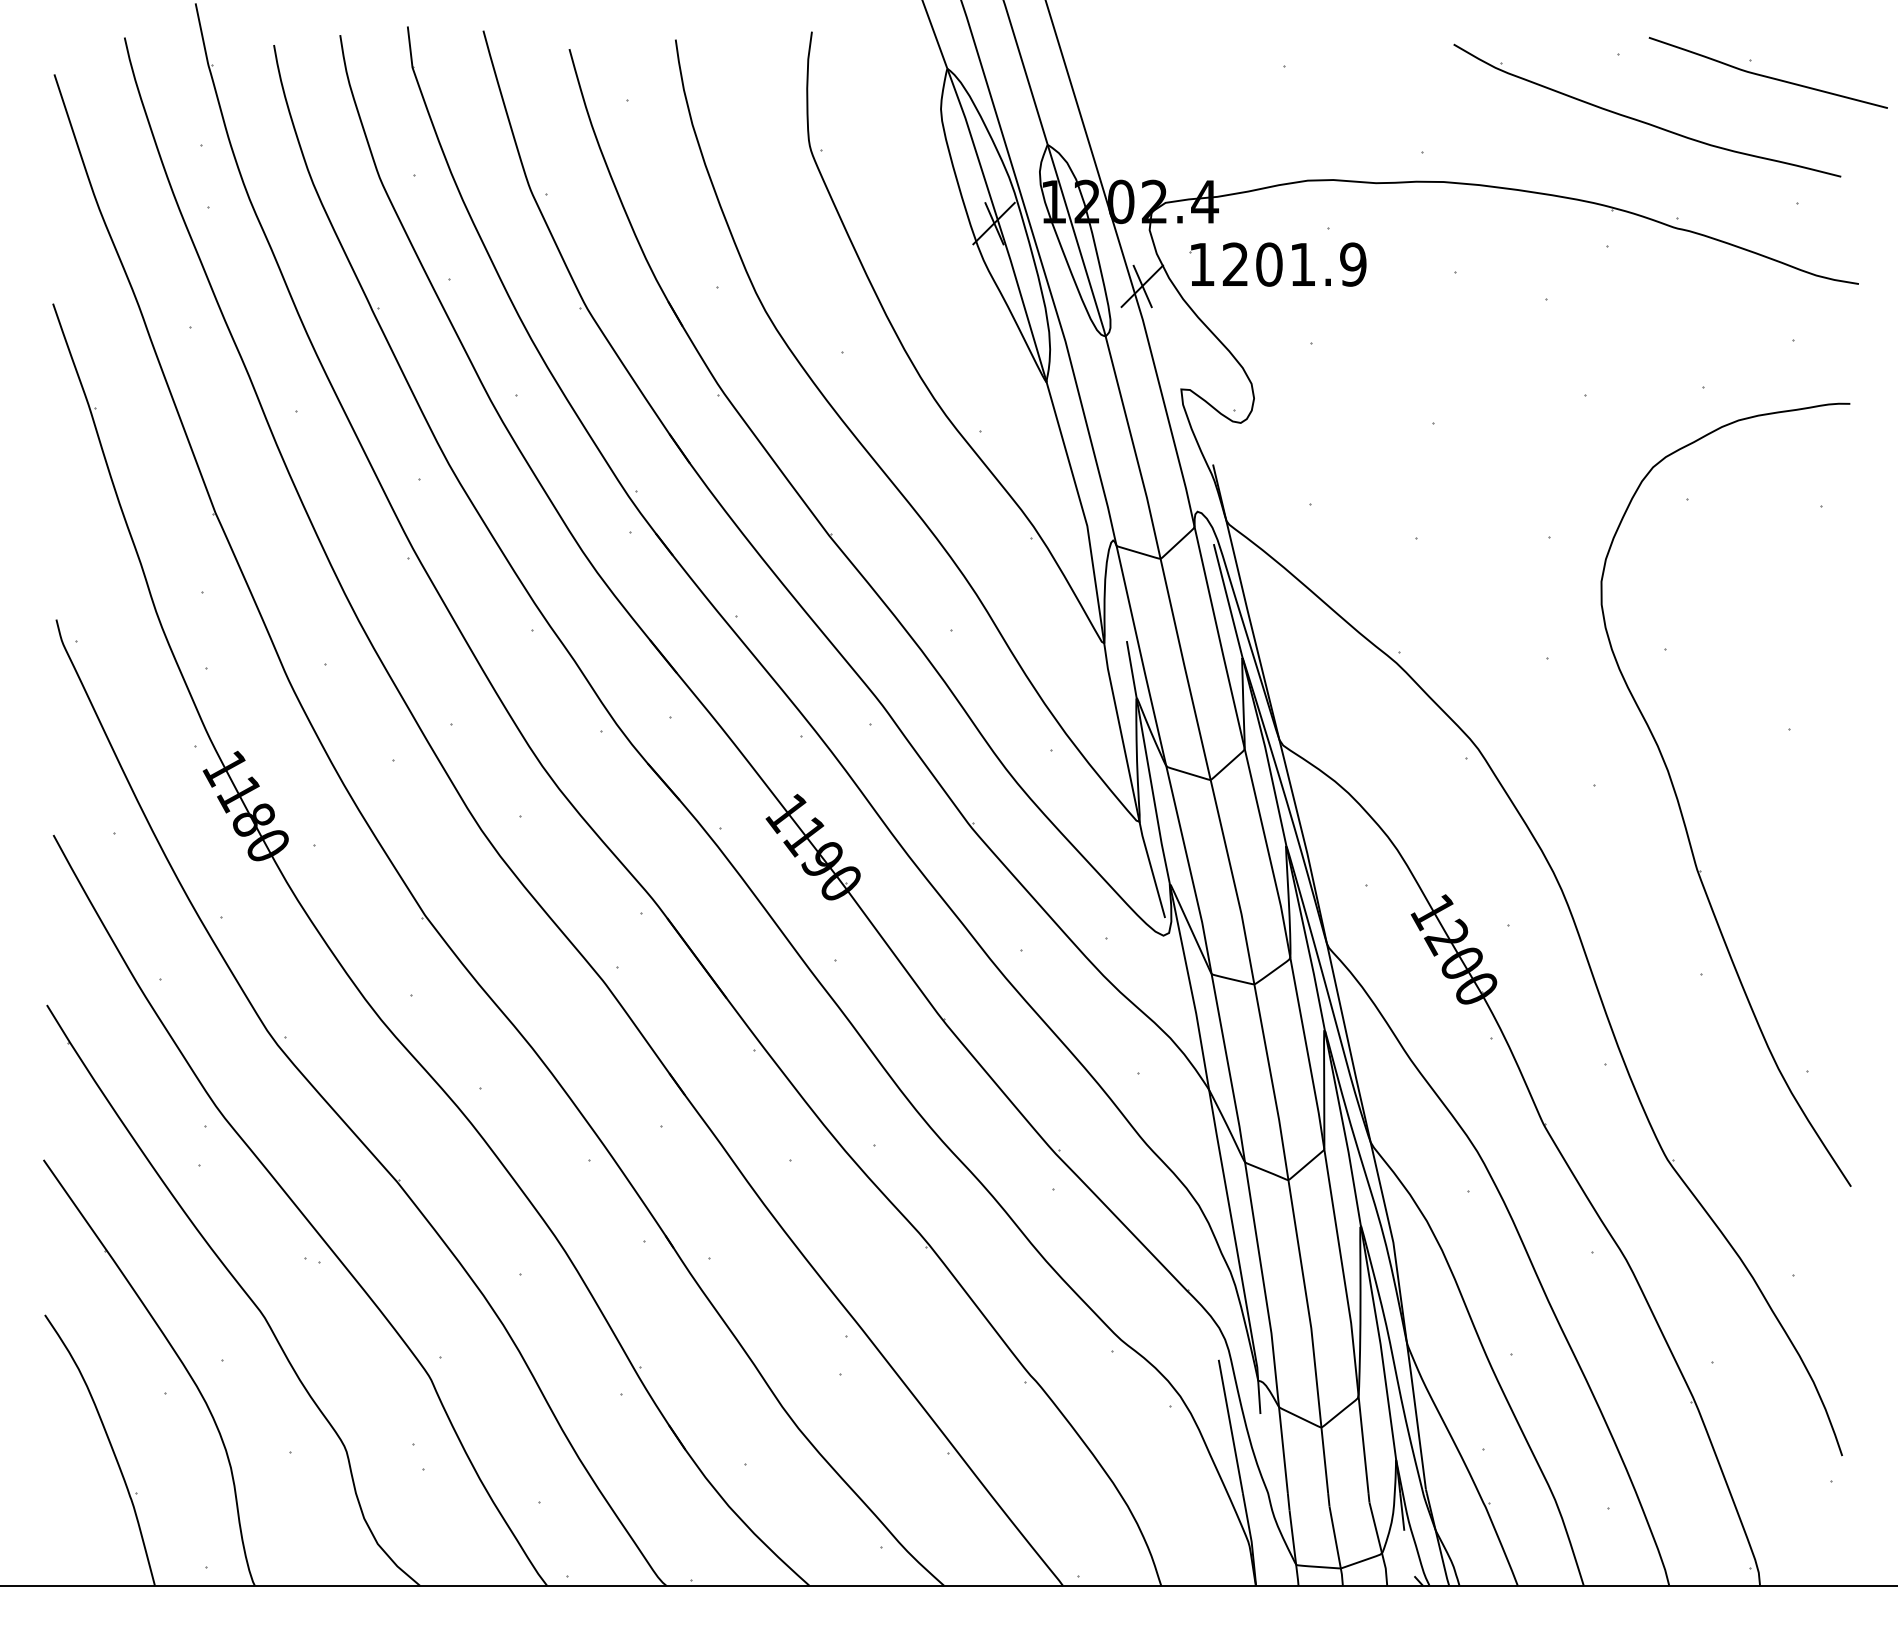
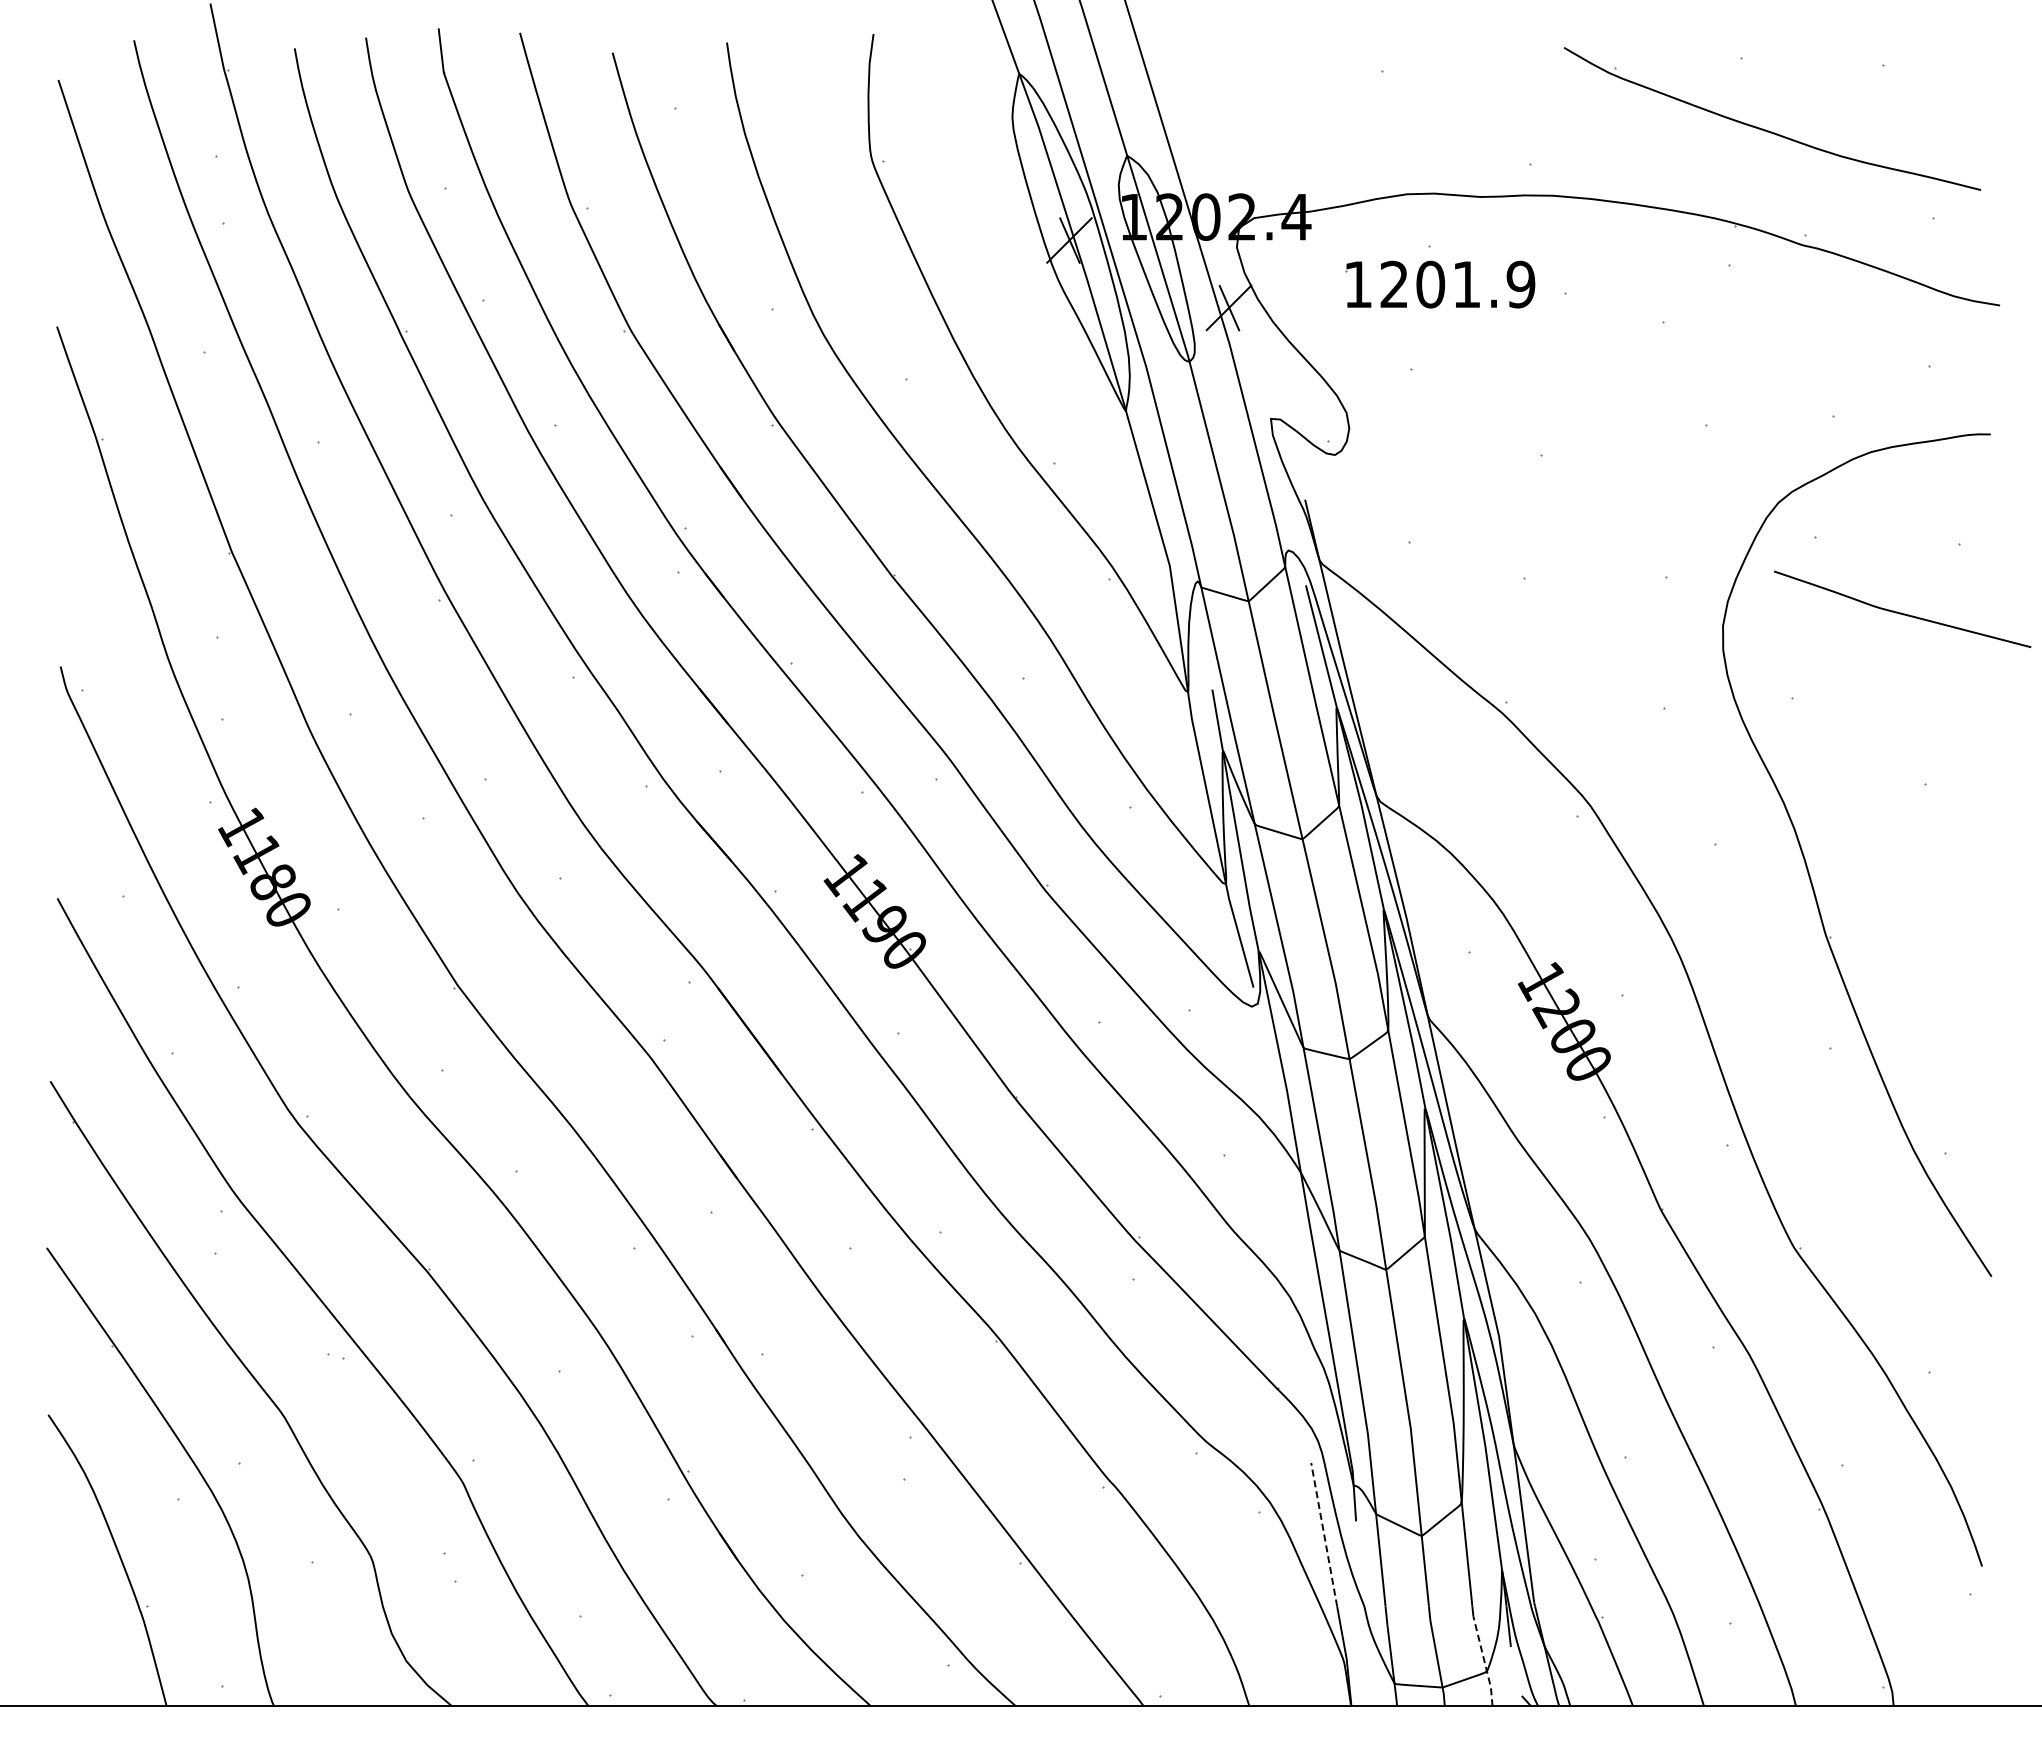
curve: (1767, 75) -> (1901, 612), moved
part: (1278, 264) -> (1440, 284), moved
line: (1231, 1426) -> (1324, 1534), solid -> dashed
line: (1379, 1544) -> (1484, 1661), solid -> dashed

